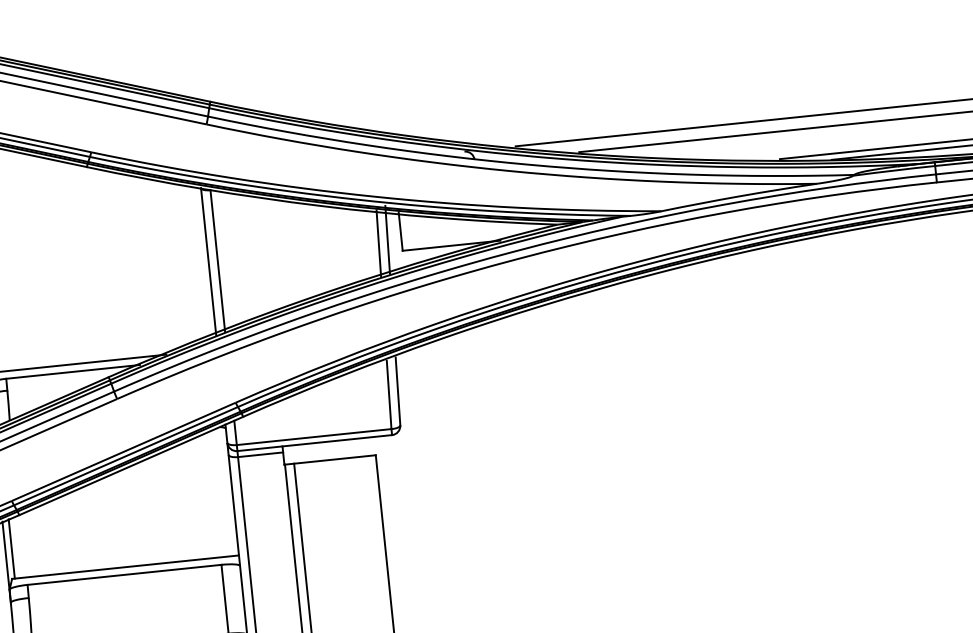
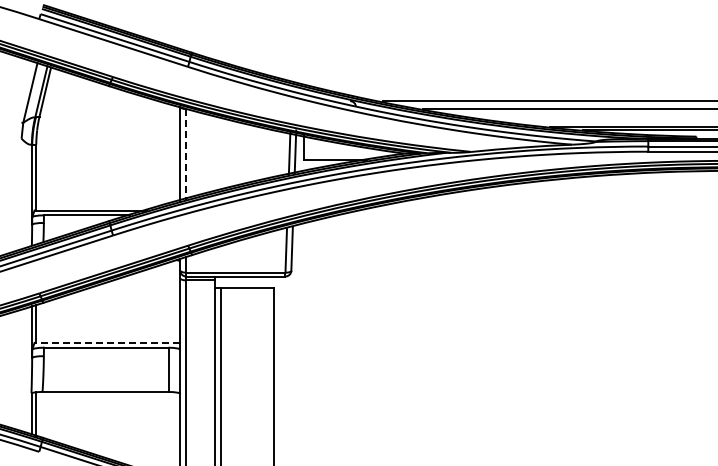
line: (218, 261) -> (186, 154), solid -> dashed
line: (125, 566) -> (107, 342), solid -> dashed

